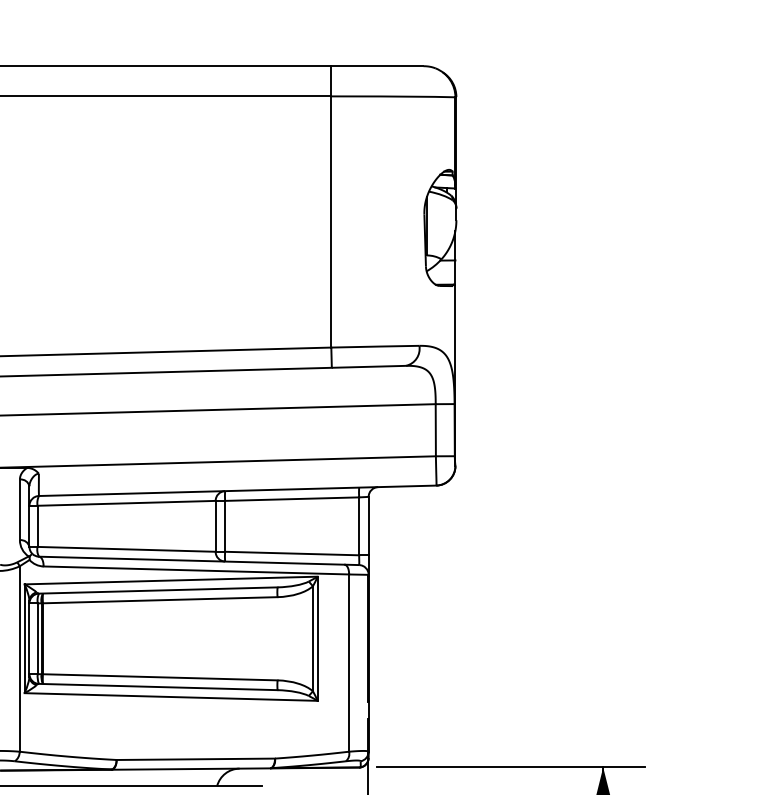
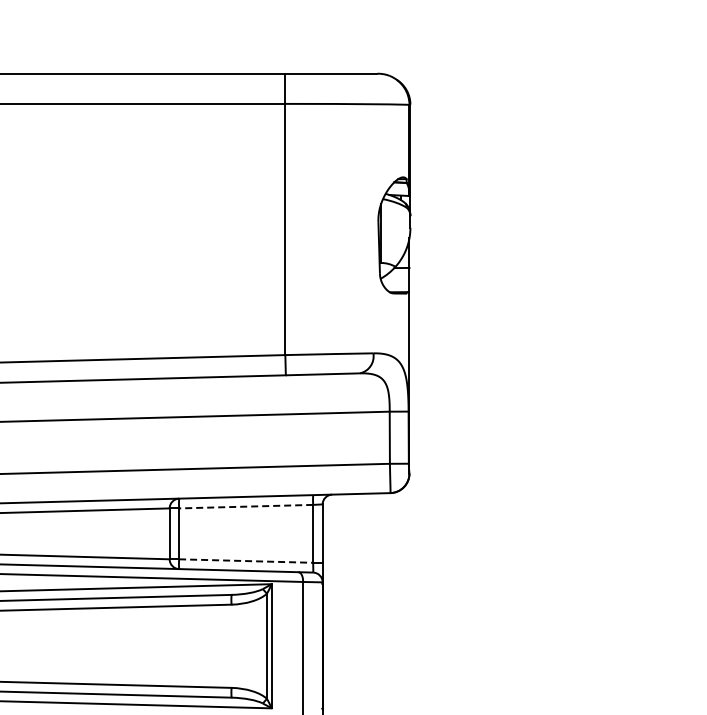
line: (291, 499) -> (245, 507), solid -> dashed
line: (292, 553) -> (246, 561), solid -> dashed

